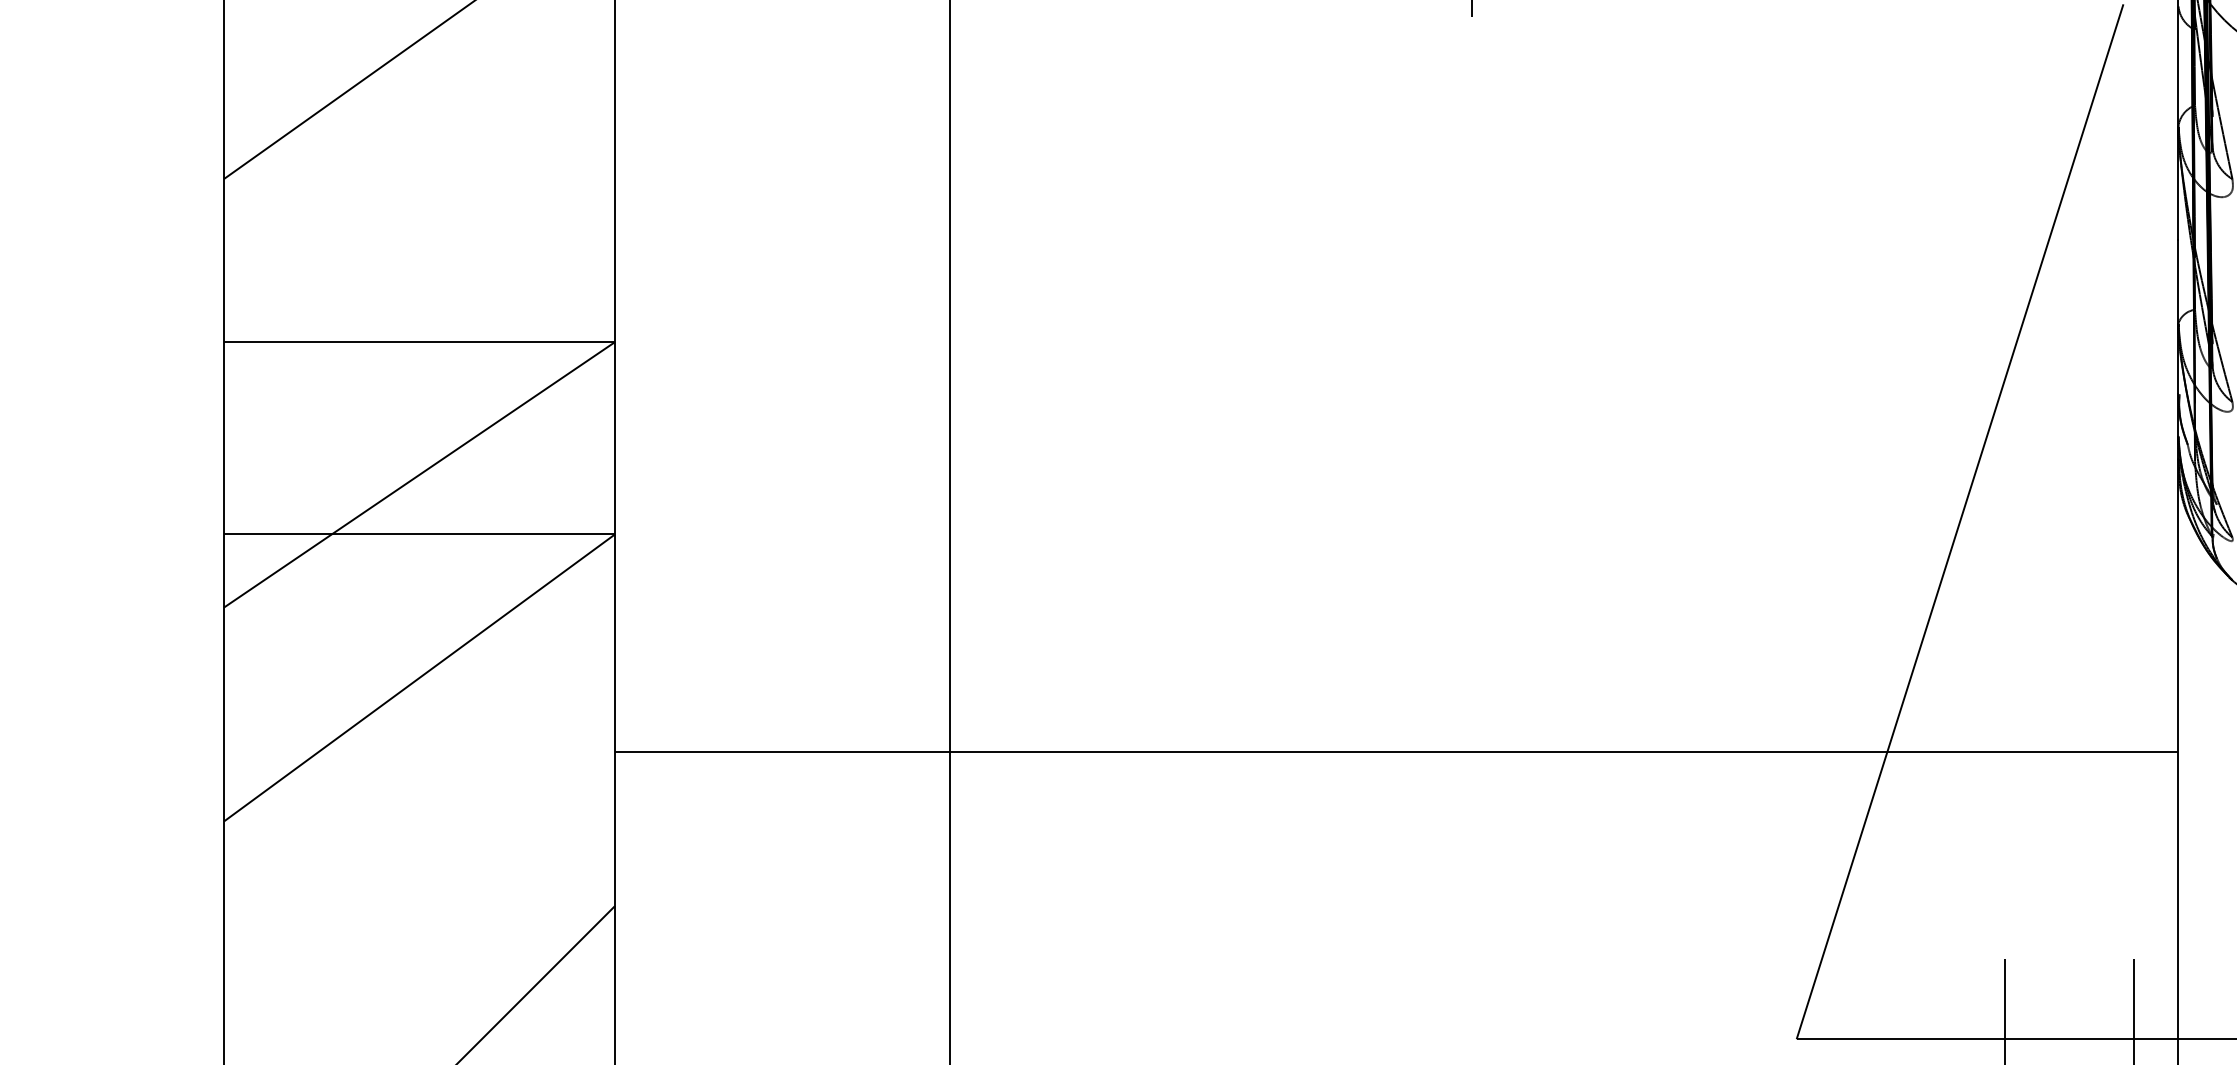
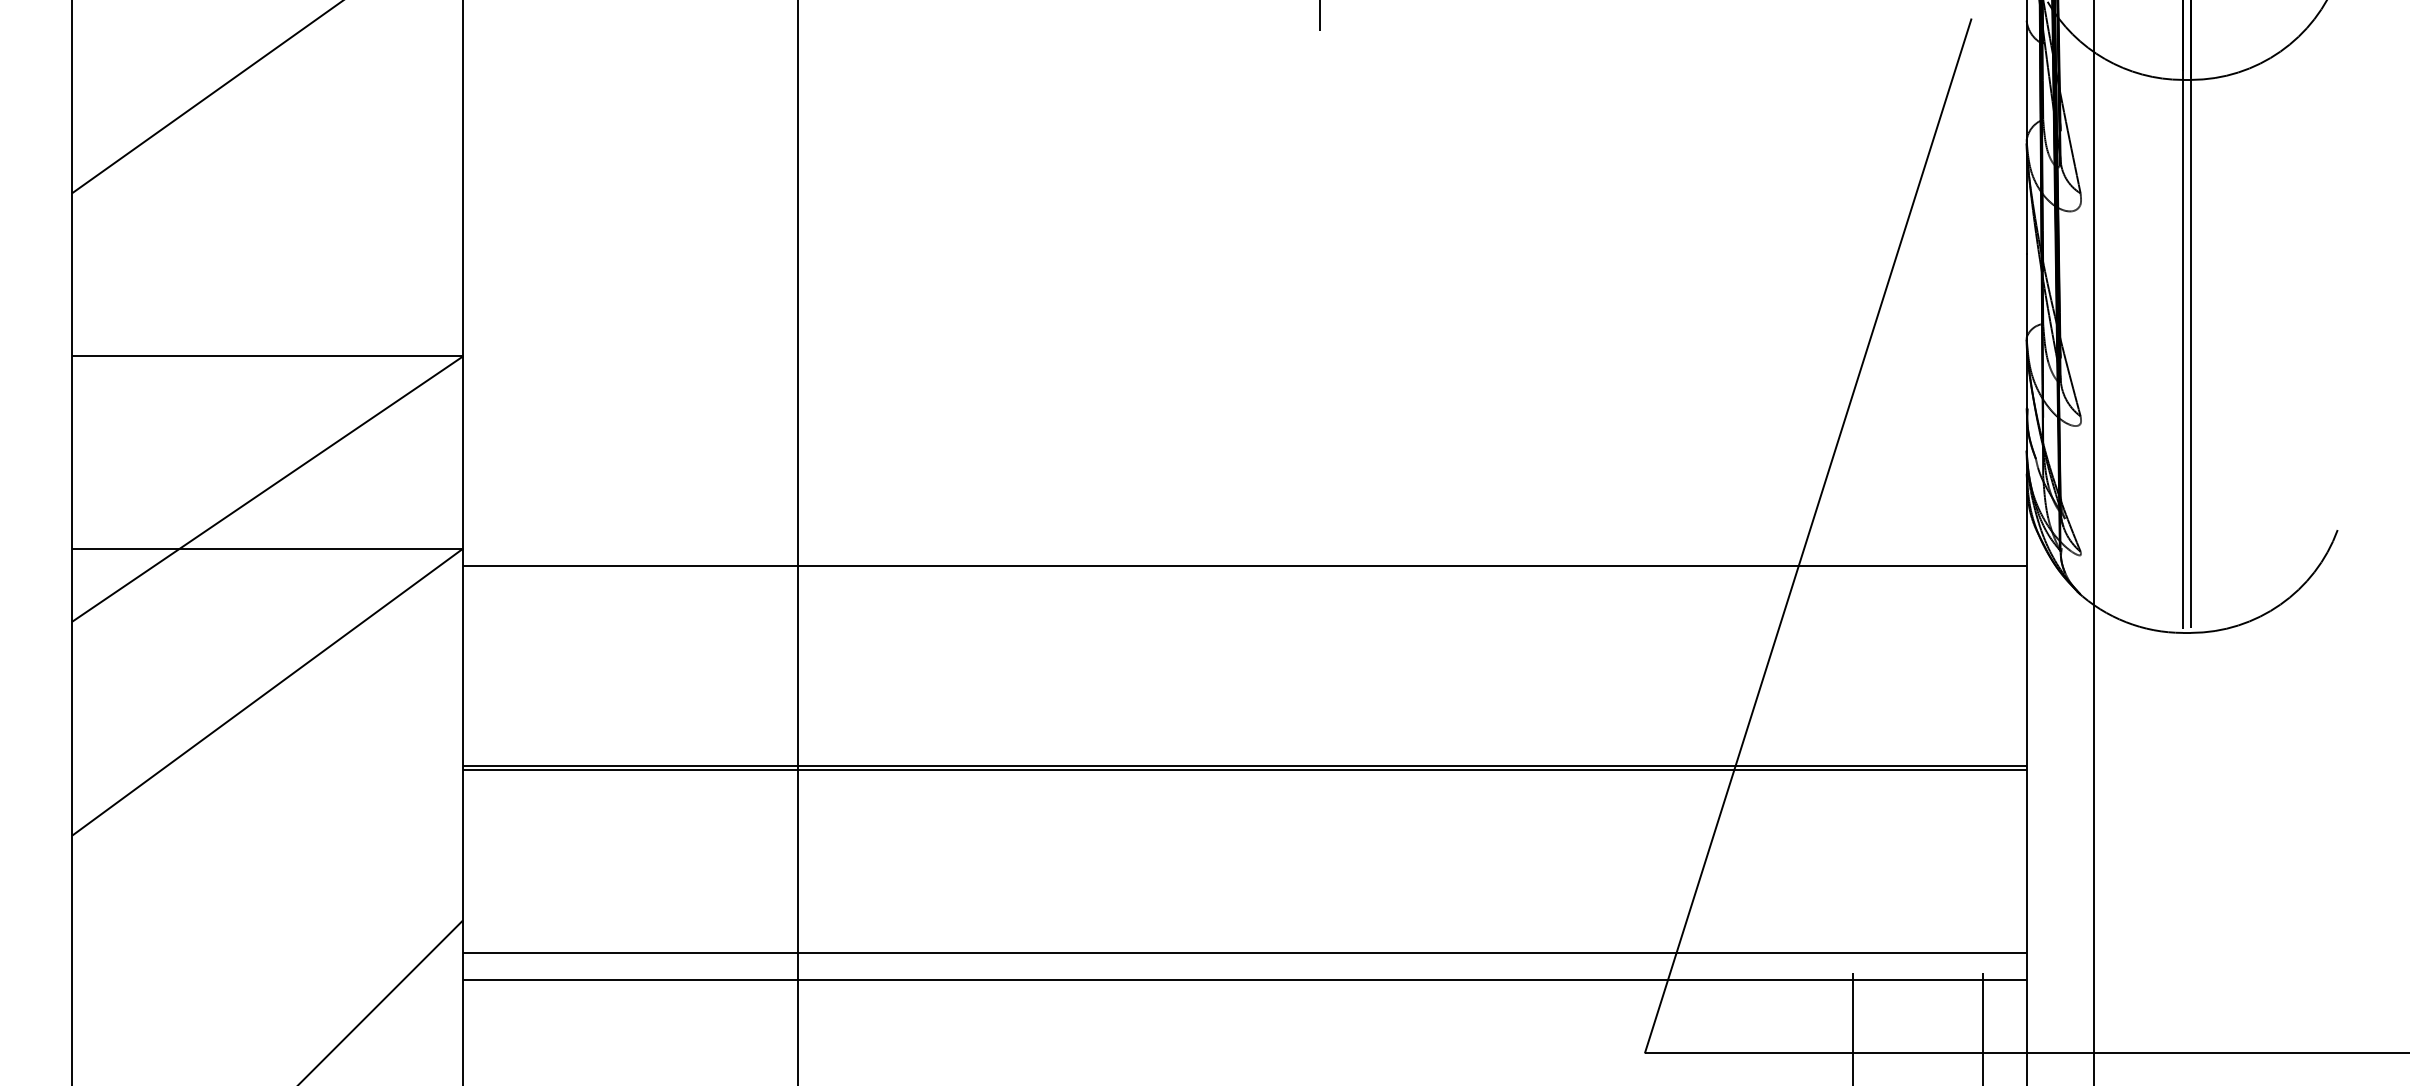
line: (1396, 552) -> (1244, 566), added
line: (1396, 755) -> (1244, 769), added
line: (1396, 939) -> (1244, 953), added
line: (1396, 965) -> (1244, 979), added

